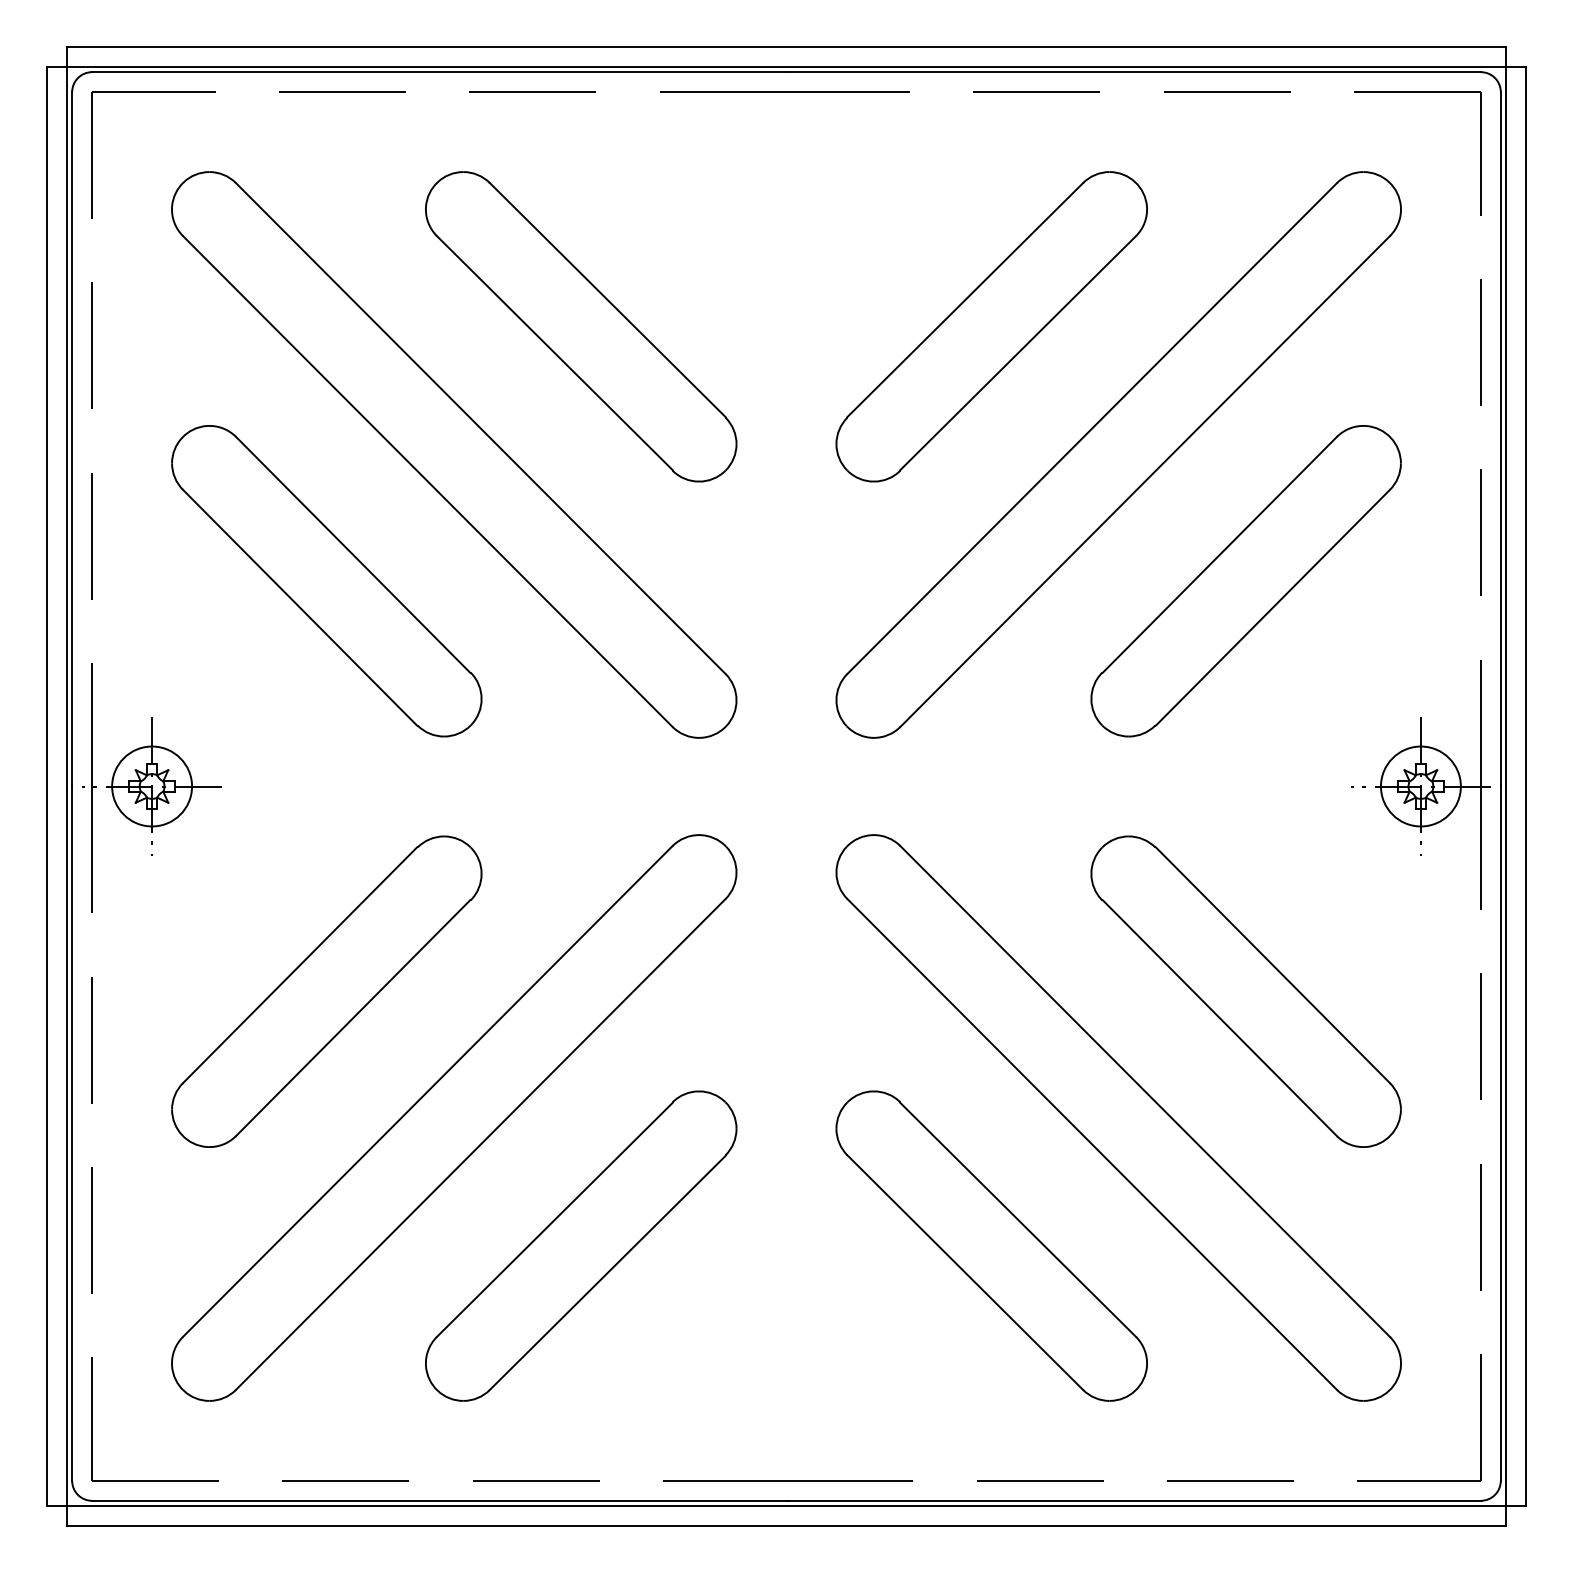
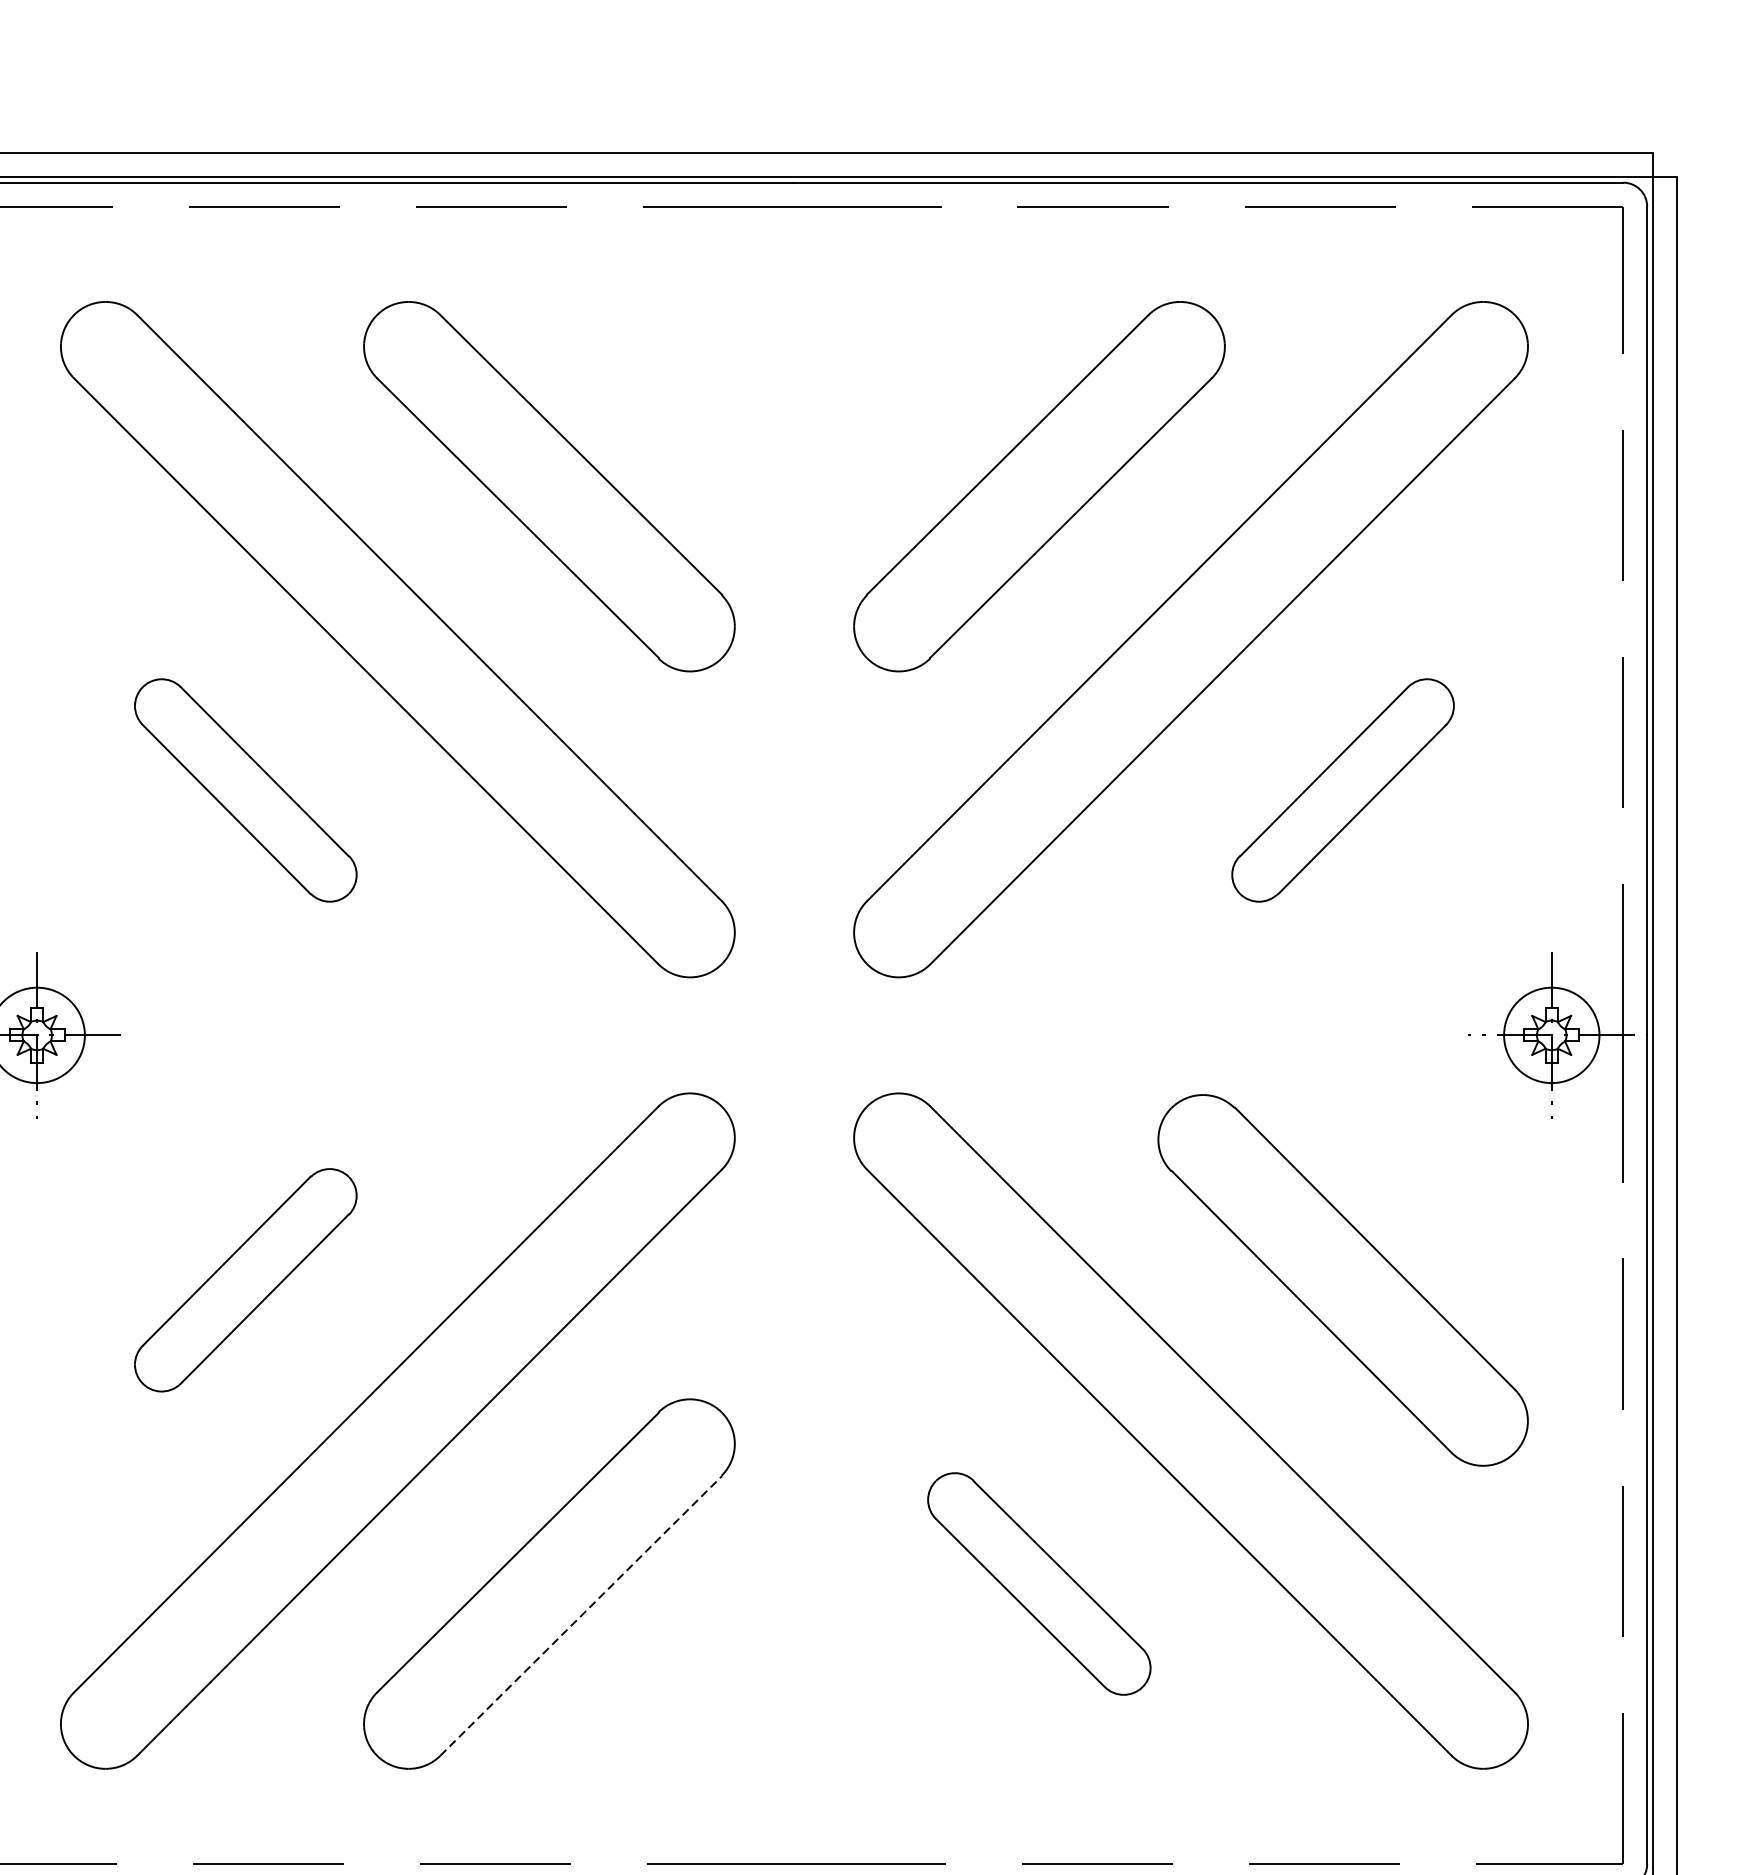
part: (326, 581) -> (245, 790), size x0.6
part: (1245, 581) -> (1342, 790), size x0.6
part: (326, 991) -> (245, 1280), size x0.6
part: (991, 1245) -> (1039, 1583), size x0.6
line: (608, 1272) -> (581, 1615), solid -> dashed

